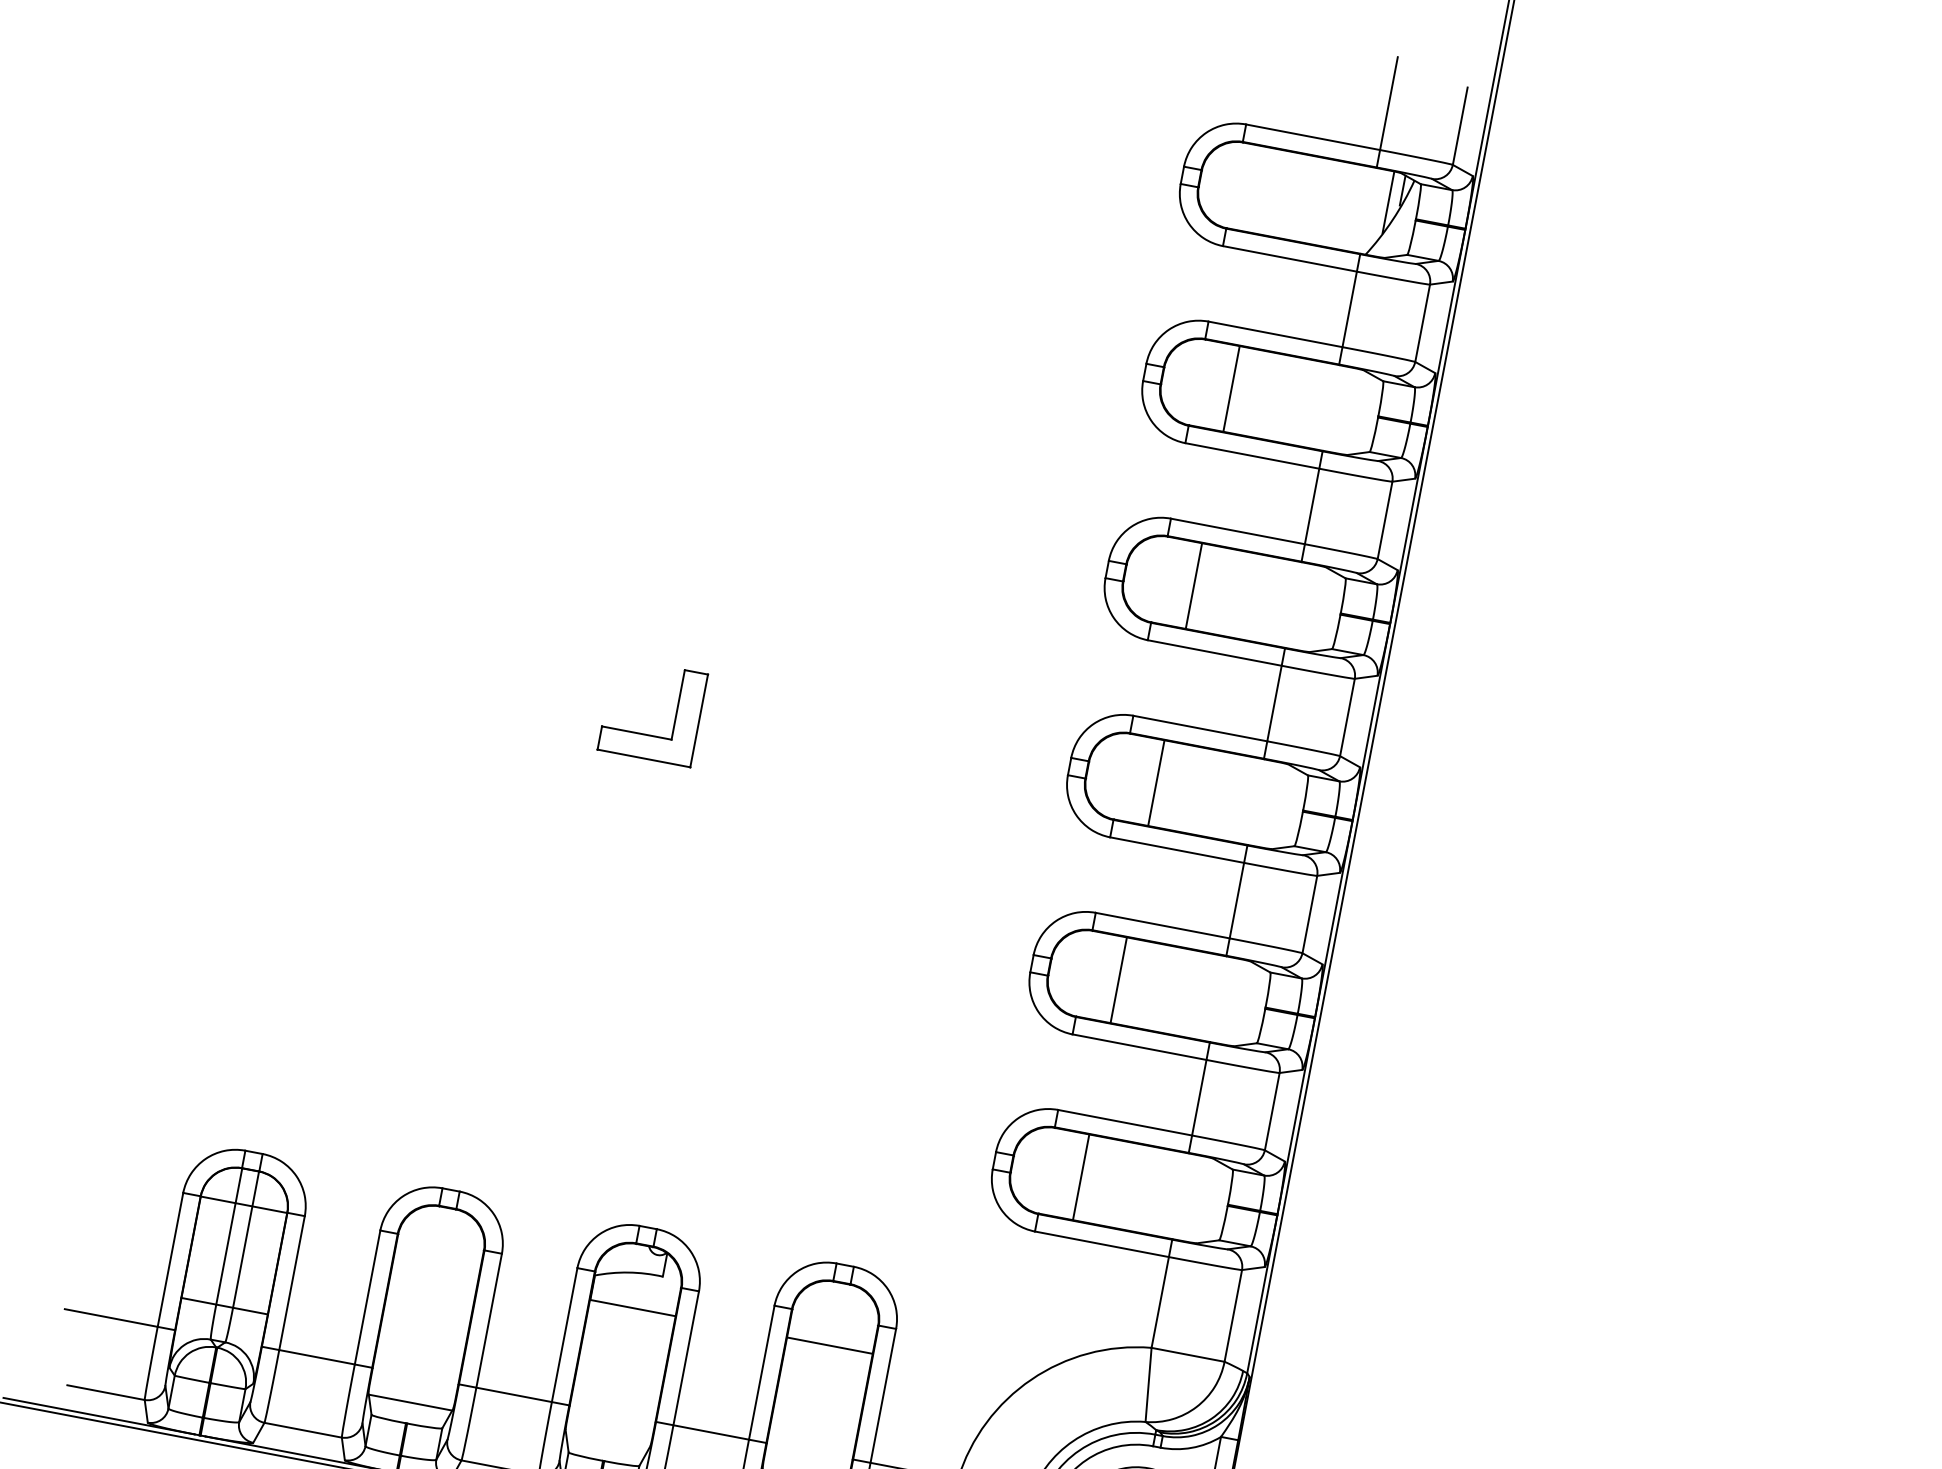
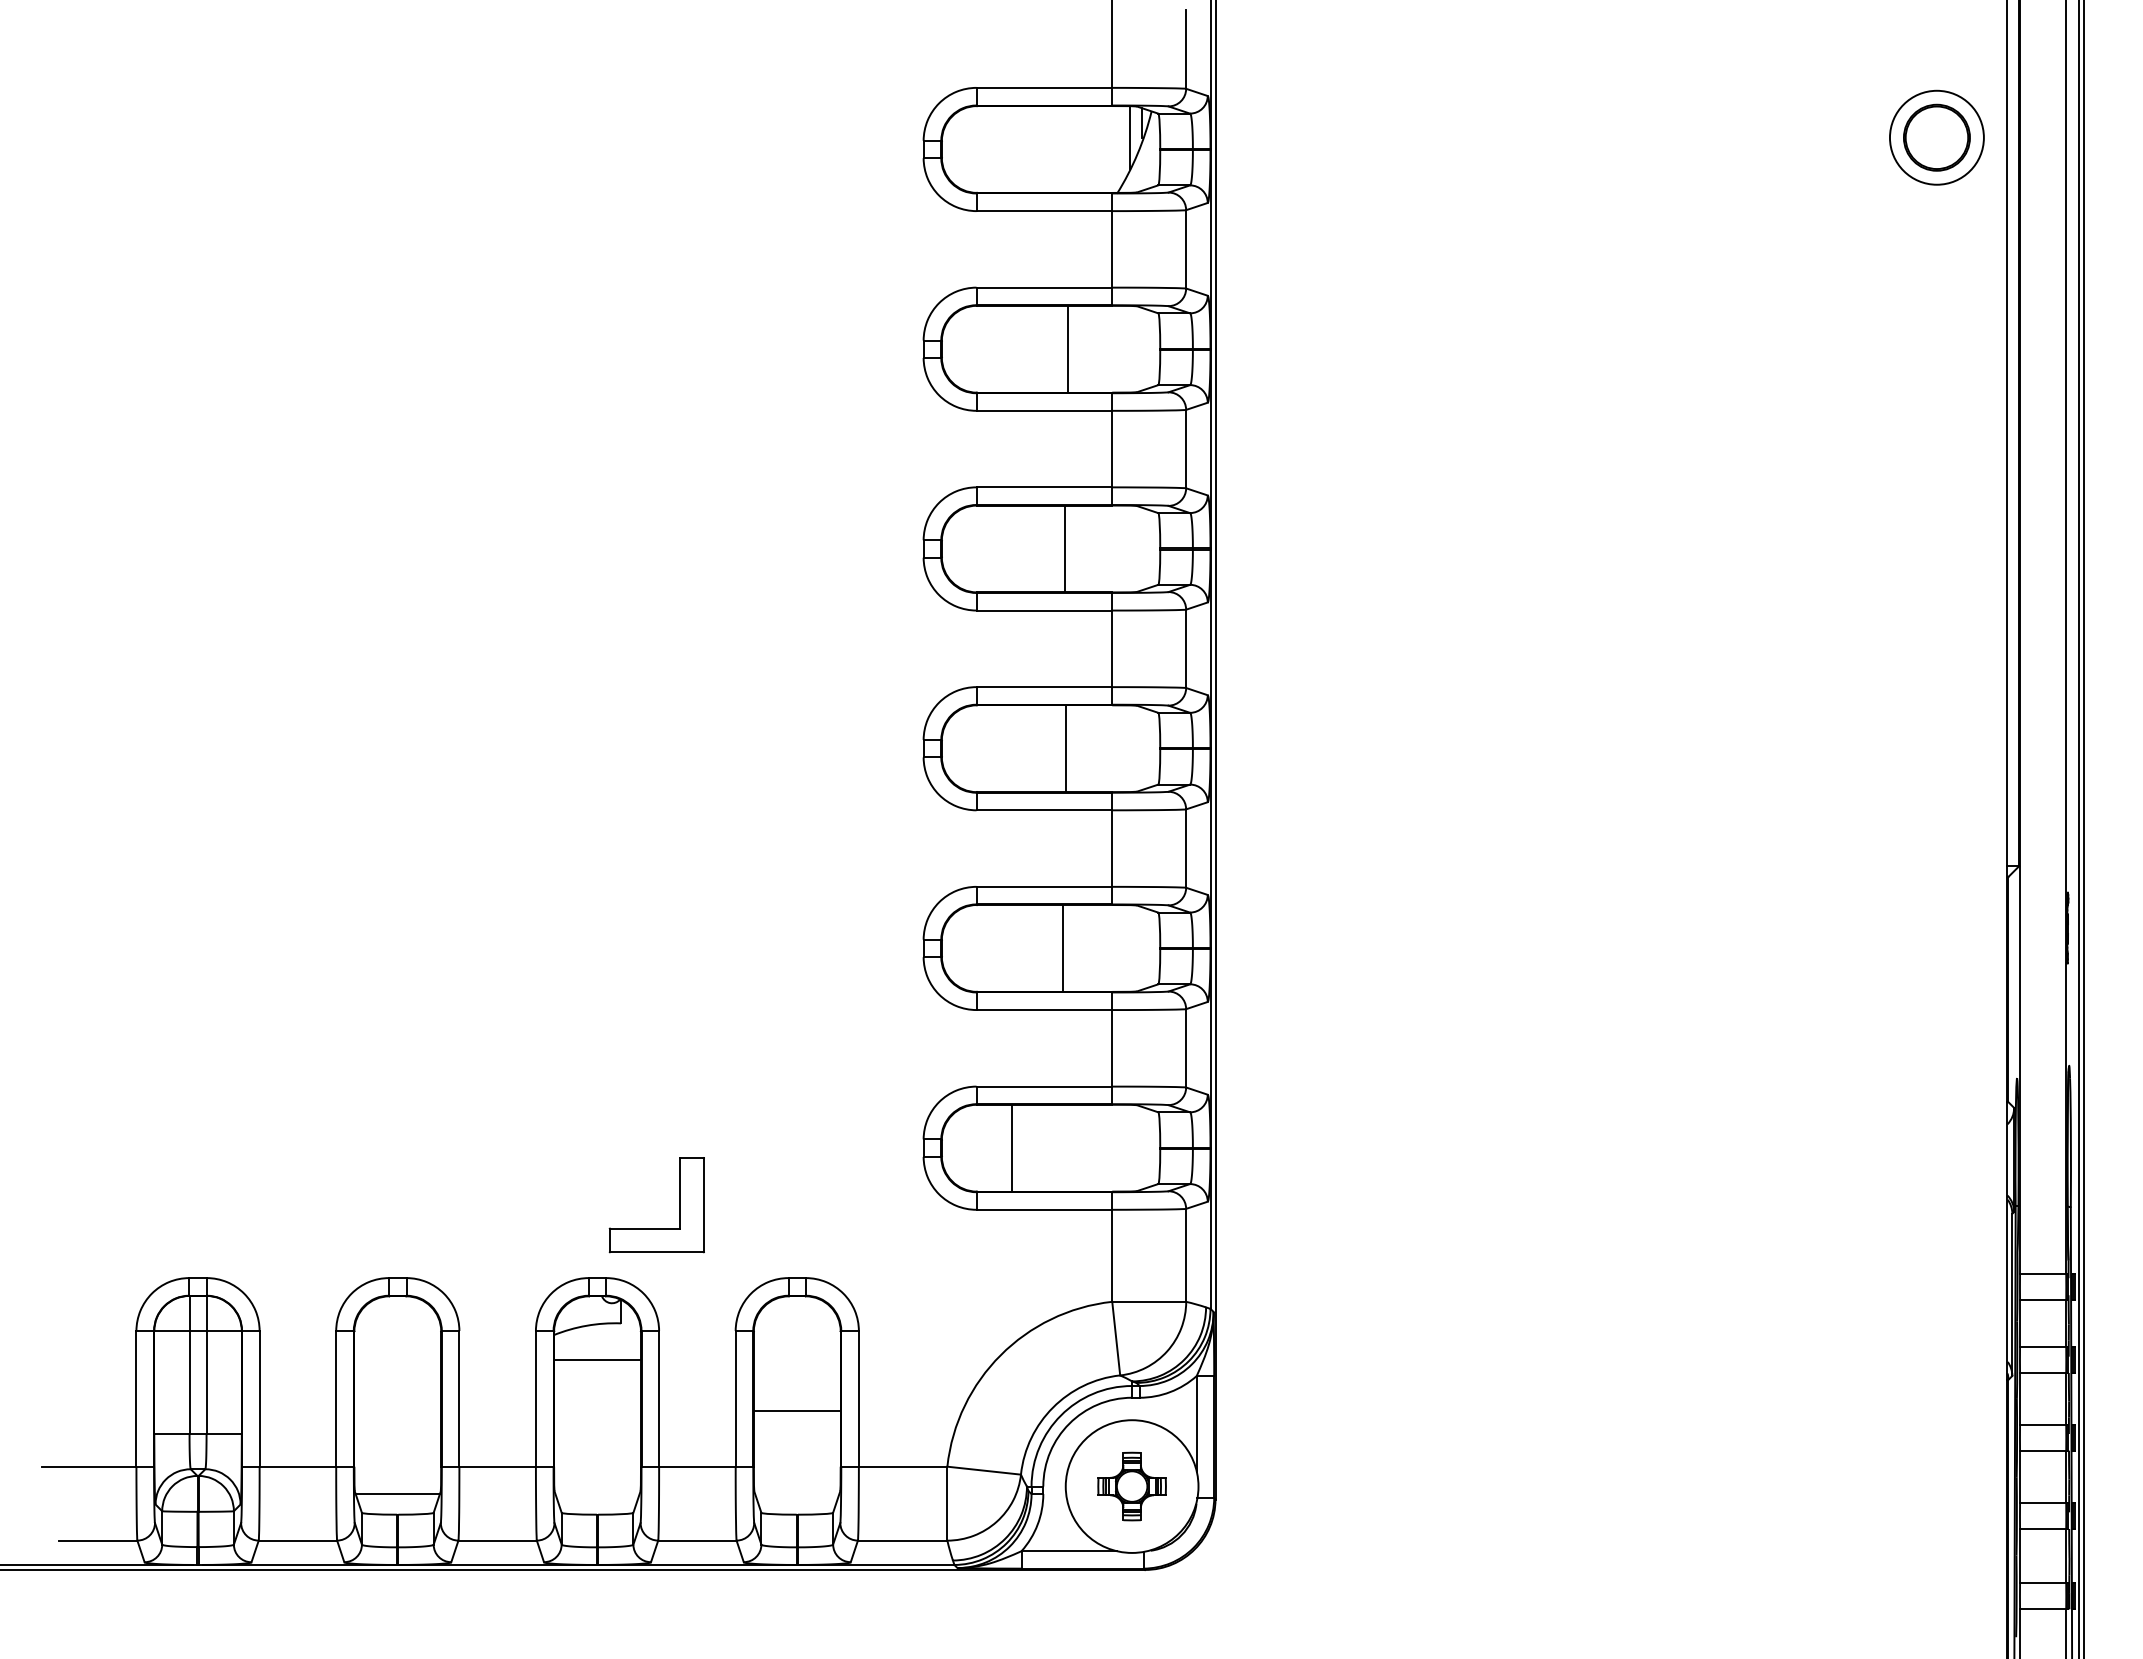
line: (1231, 388) -> (1067, 348), moved
line: (1193, 585) -> (1064, 548), moved
part: (675, 716) -> (679, 1205), moved
line: (1156, 782) -> (1065, 748), moved
line: (1118, 980) -> (1062, 948), moved
line: (829, 1345) -> (796, 1410), moved

